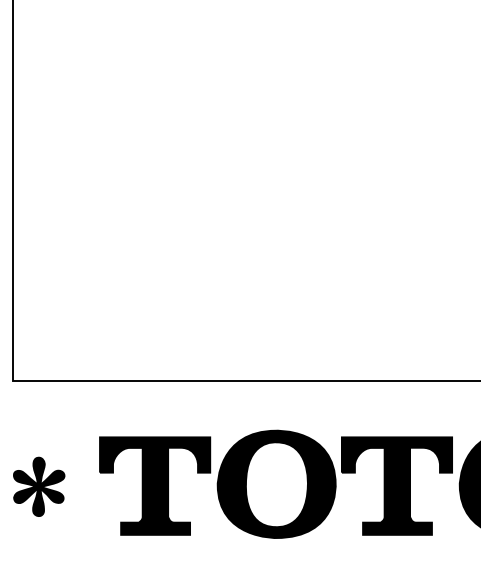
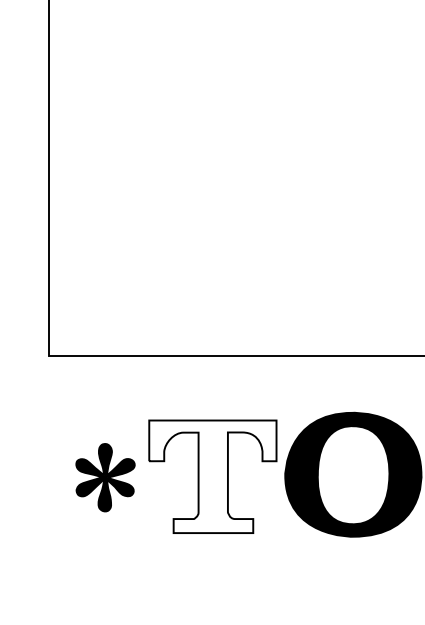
fill: (155, 485) -> (213, 476), removed
part: (39, 486) -> (105, 477), moved

